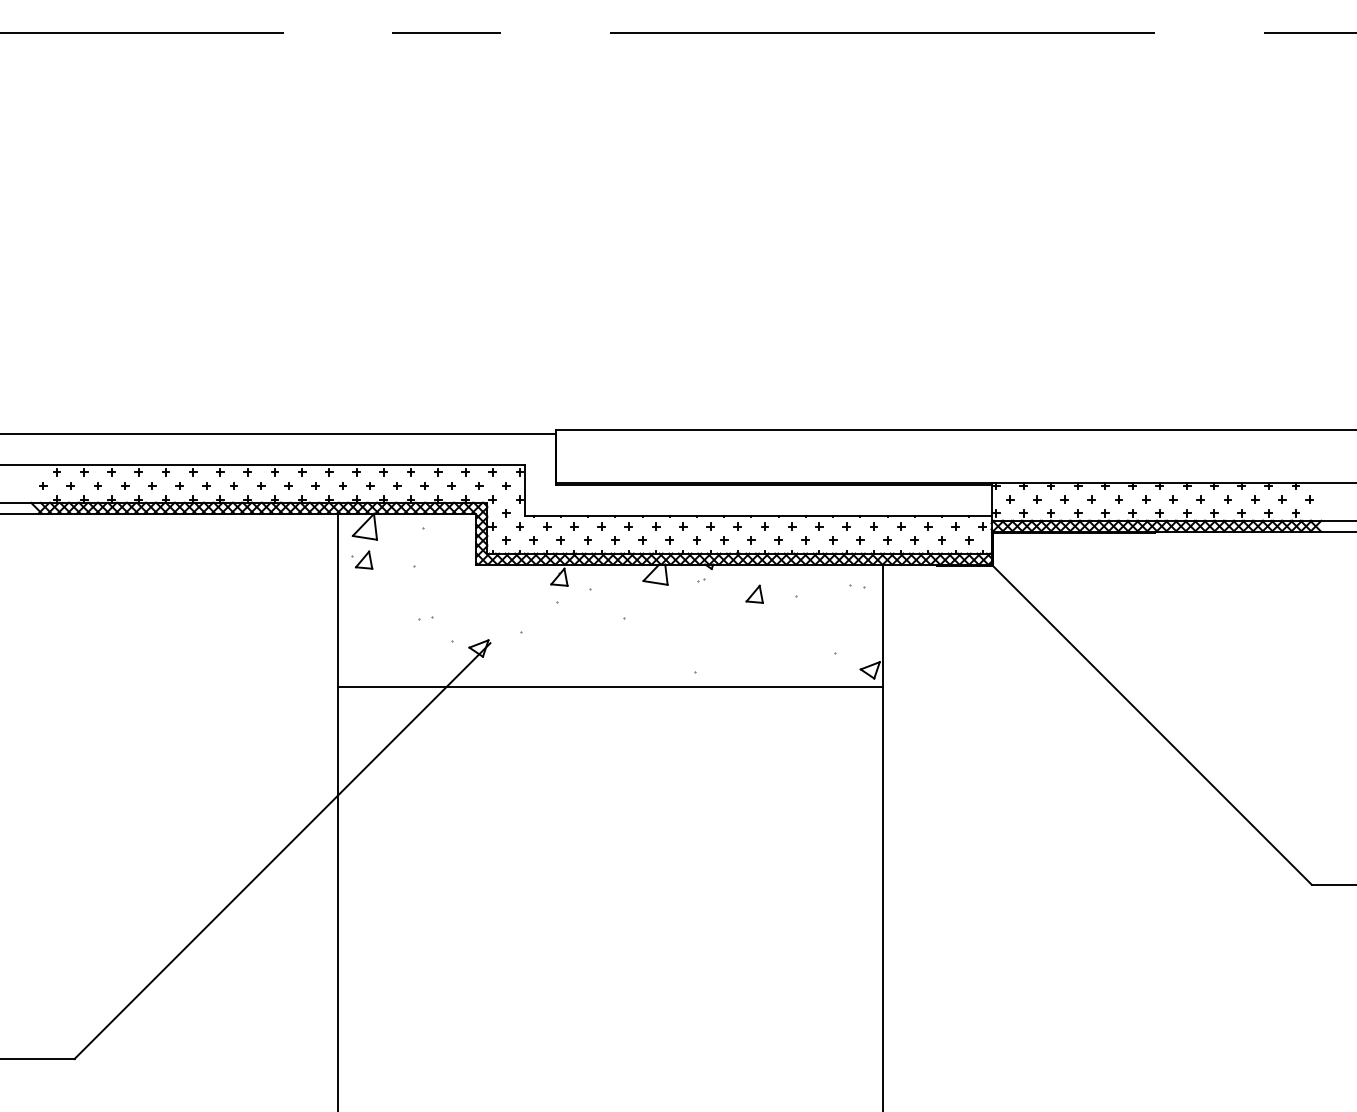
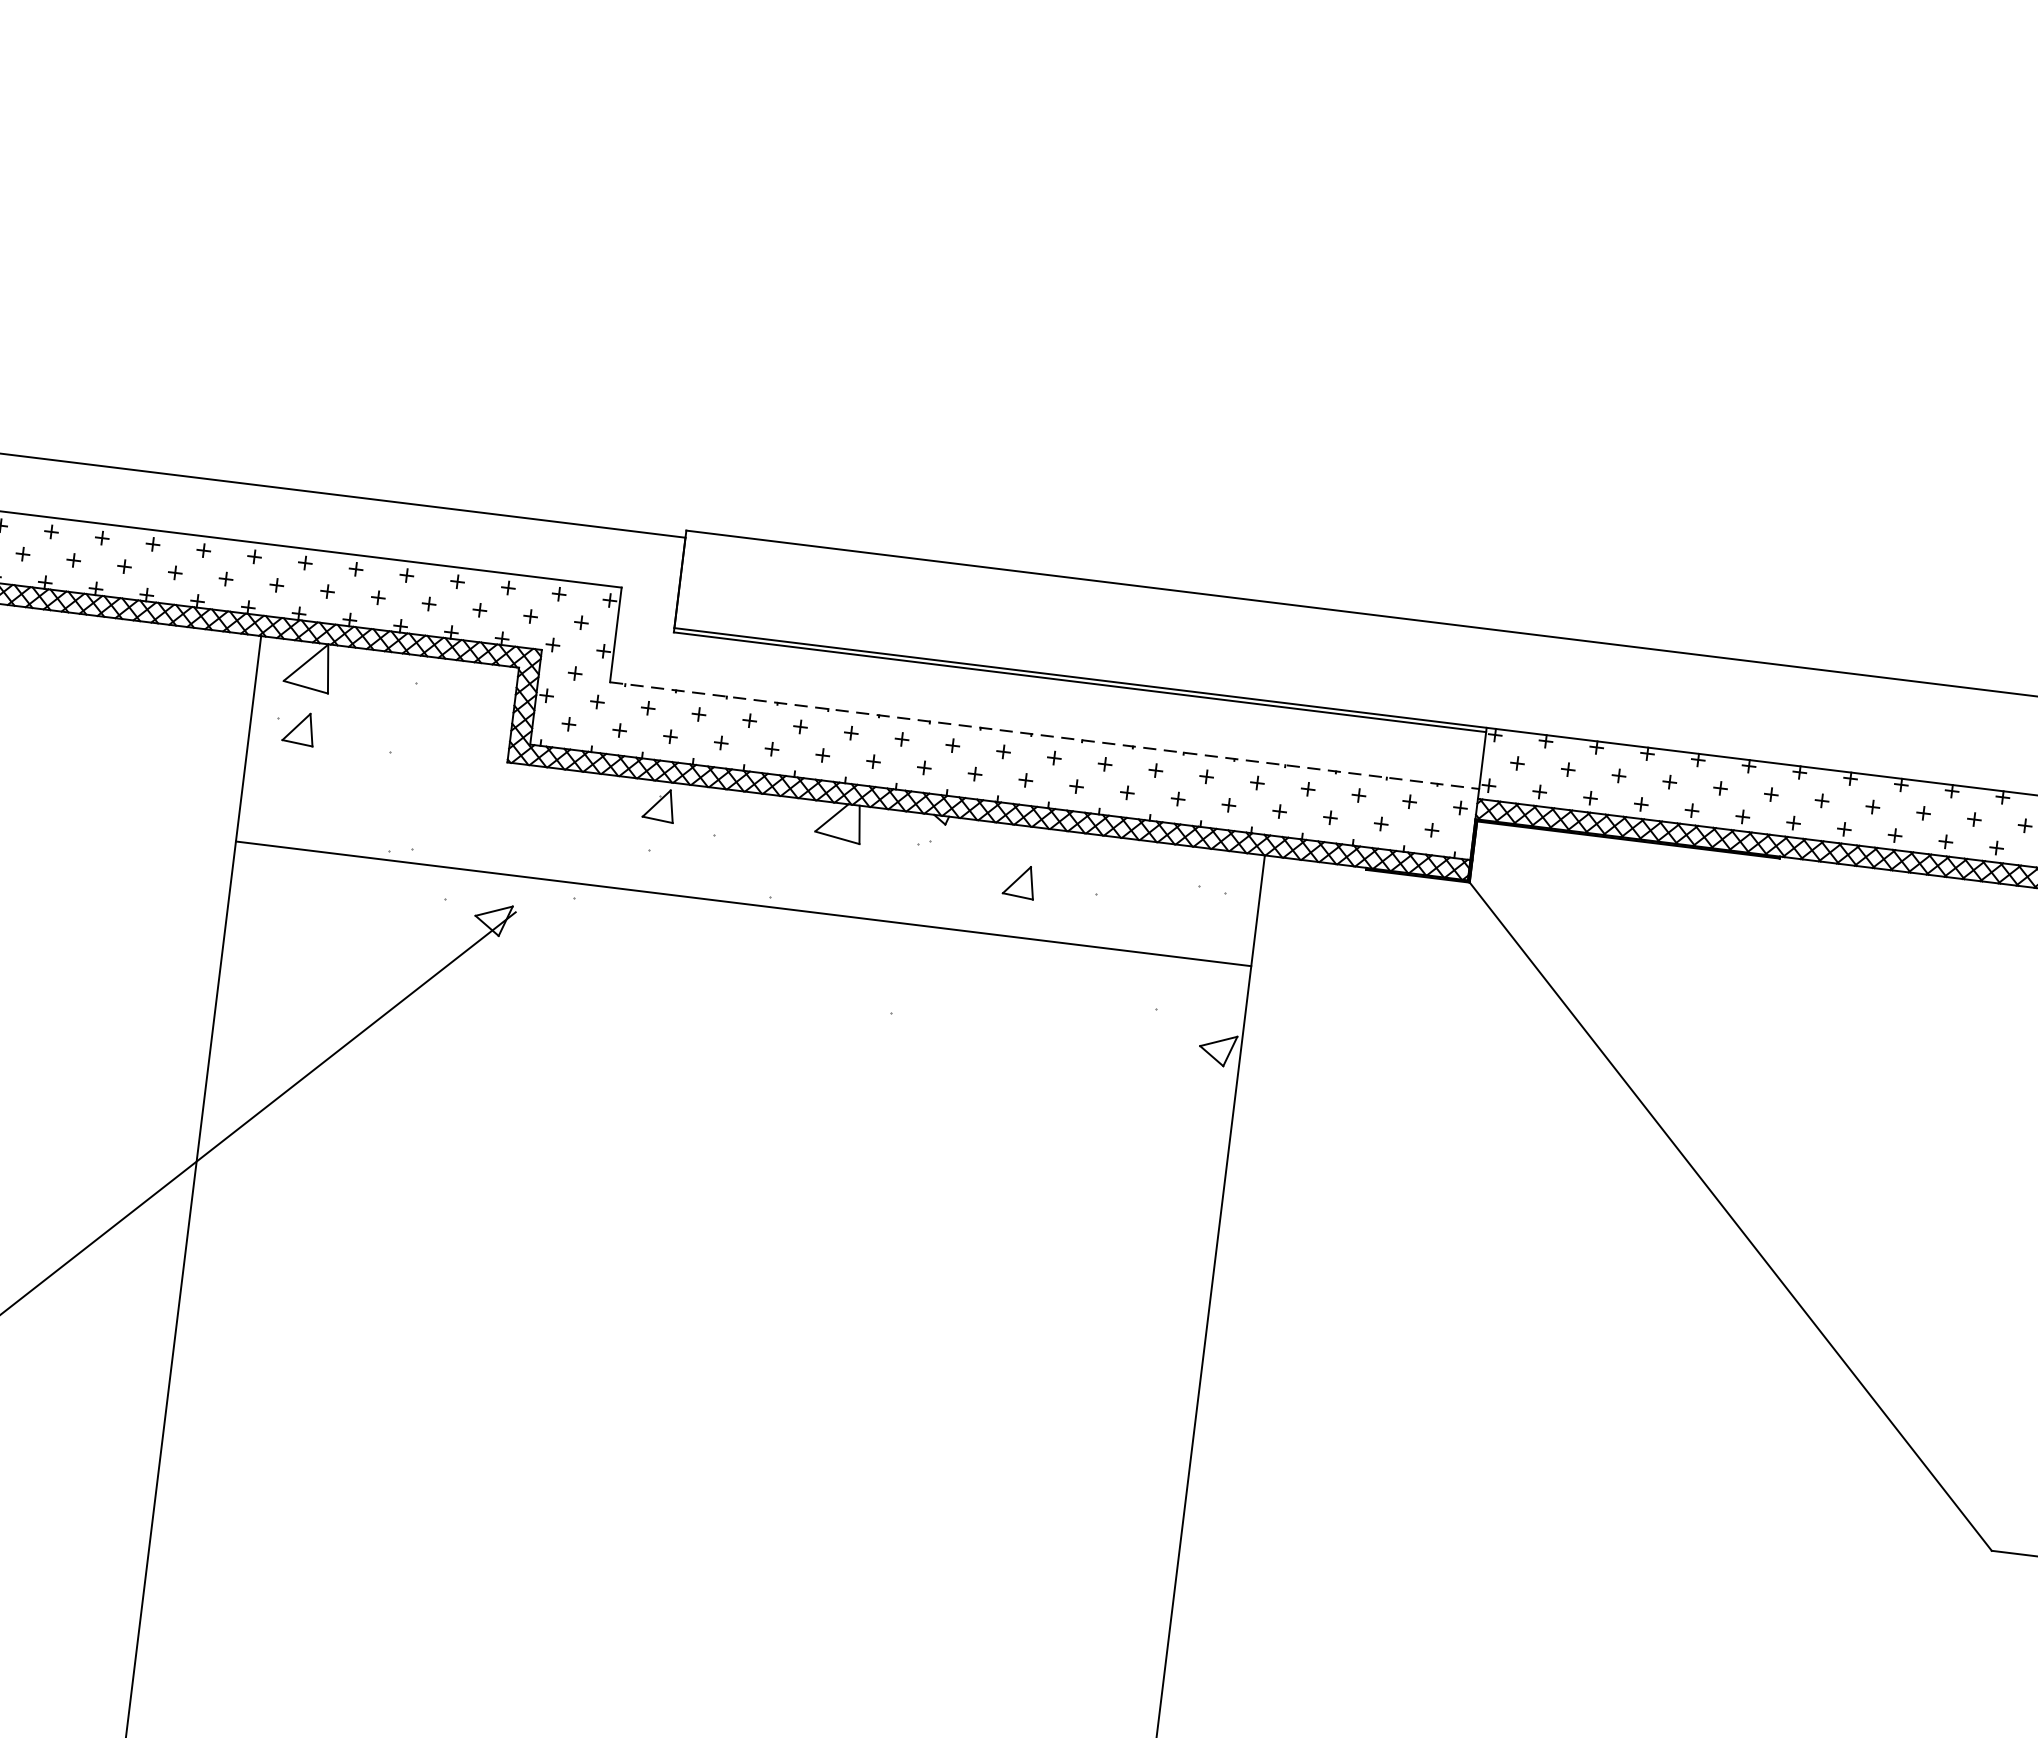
line: (758, 515) -> (1044, 735), solid -> dashed
line: (610, 686) -> (744, 903), moved

